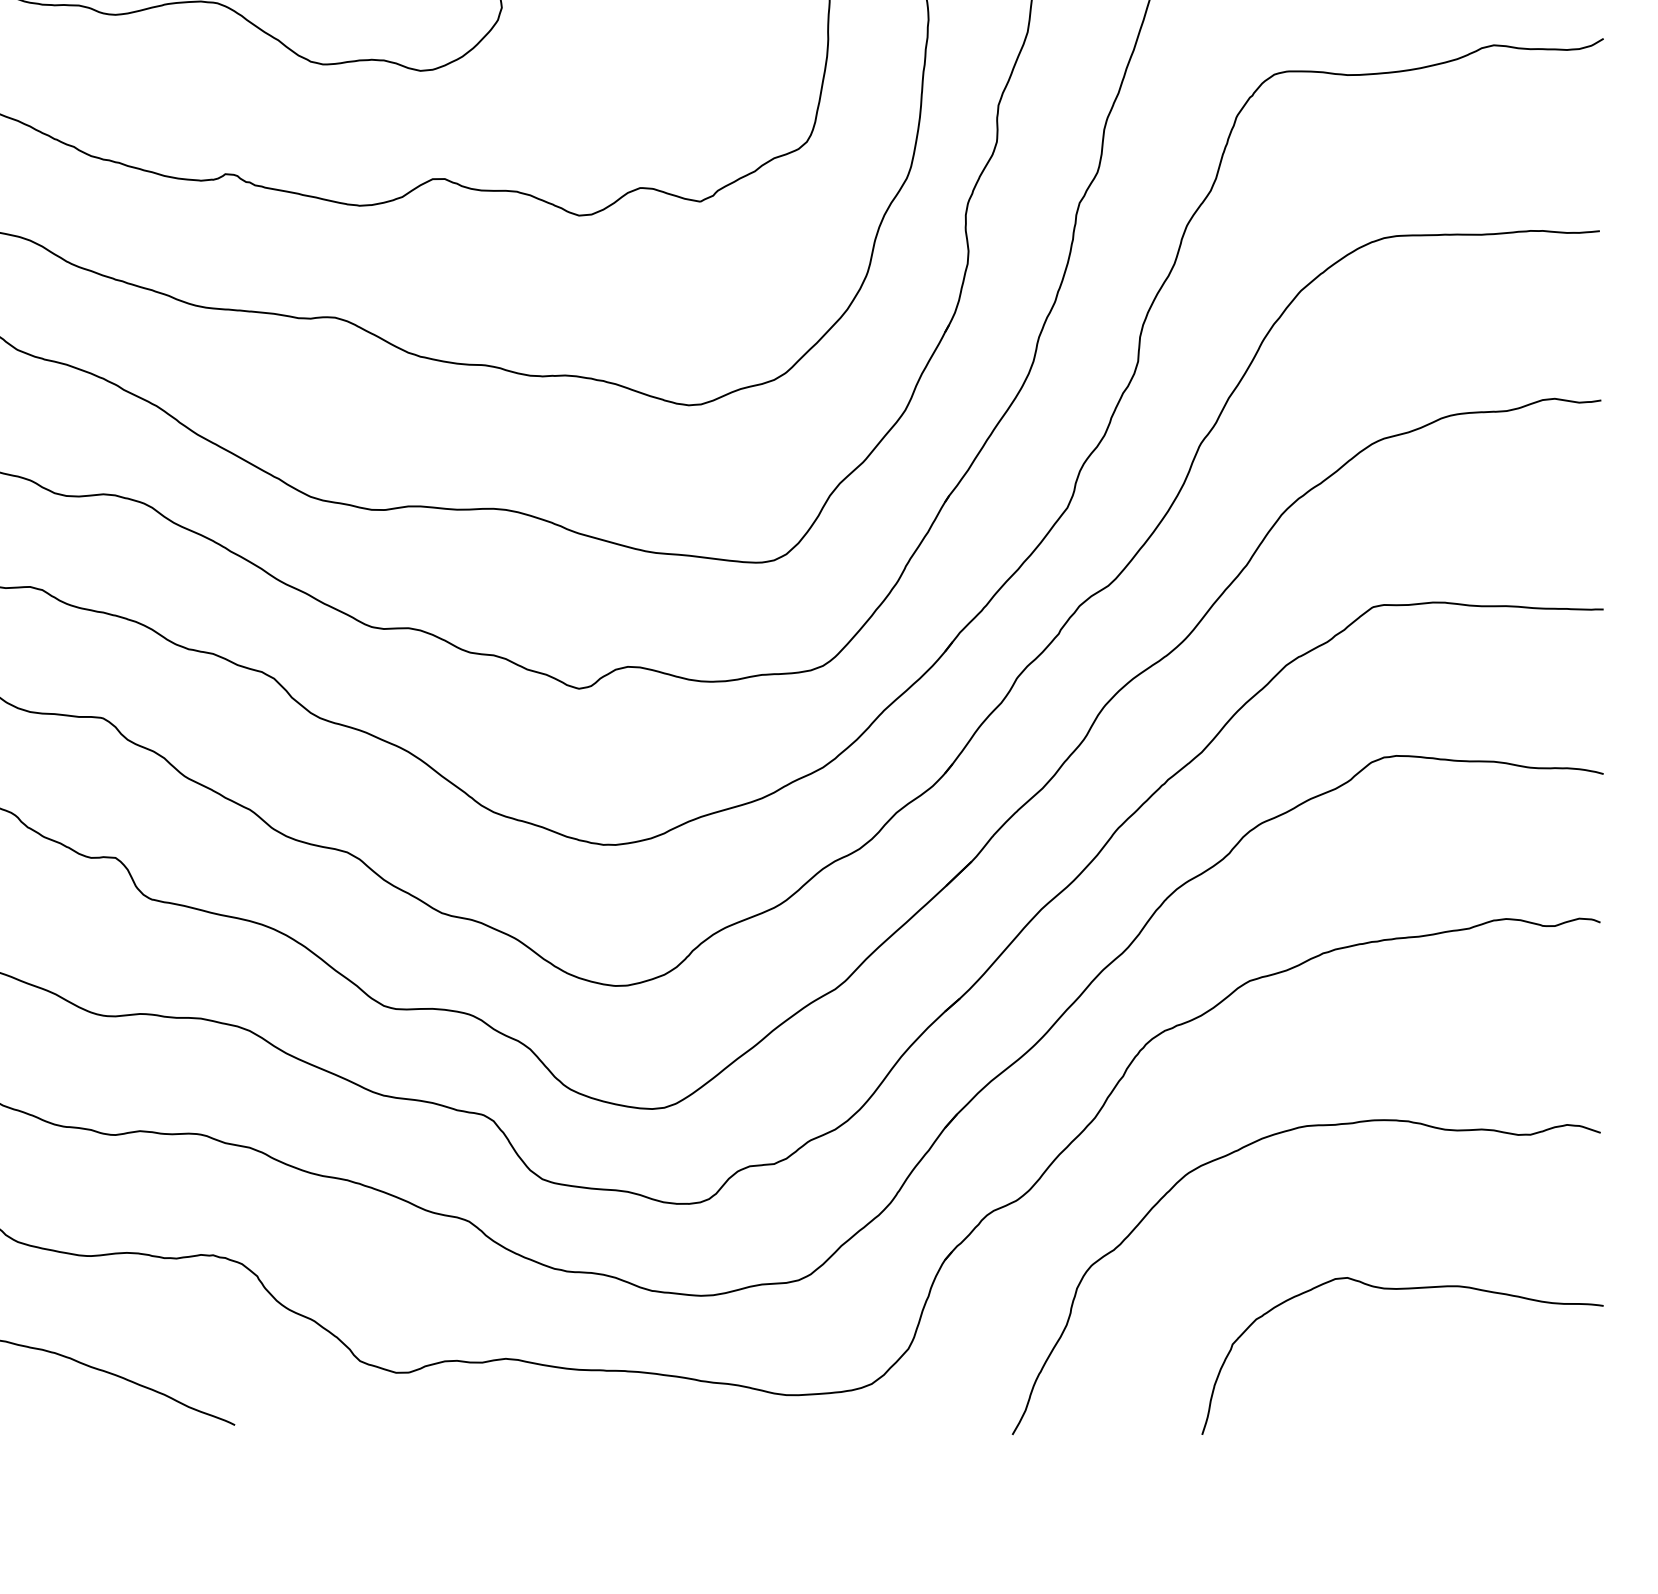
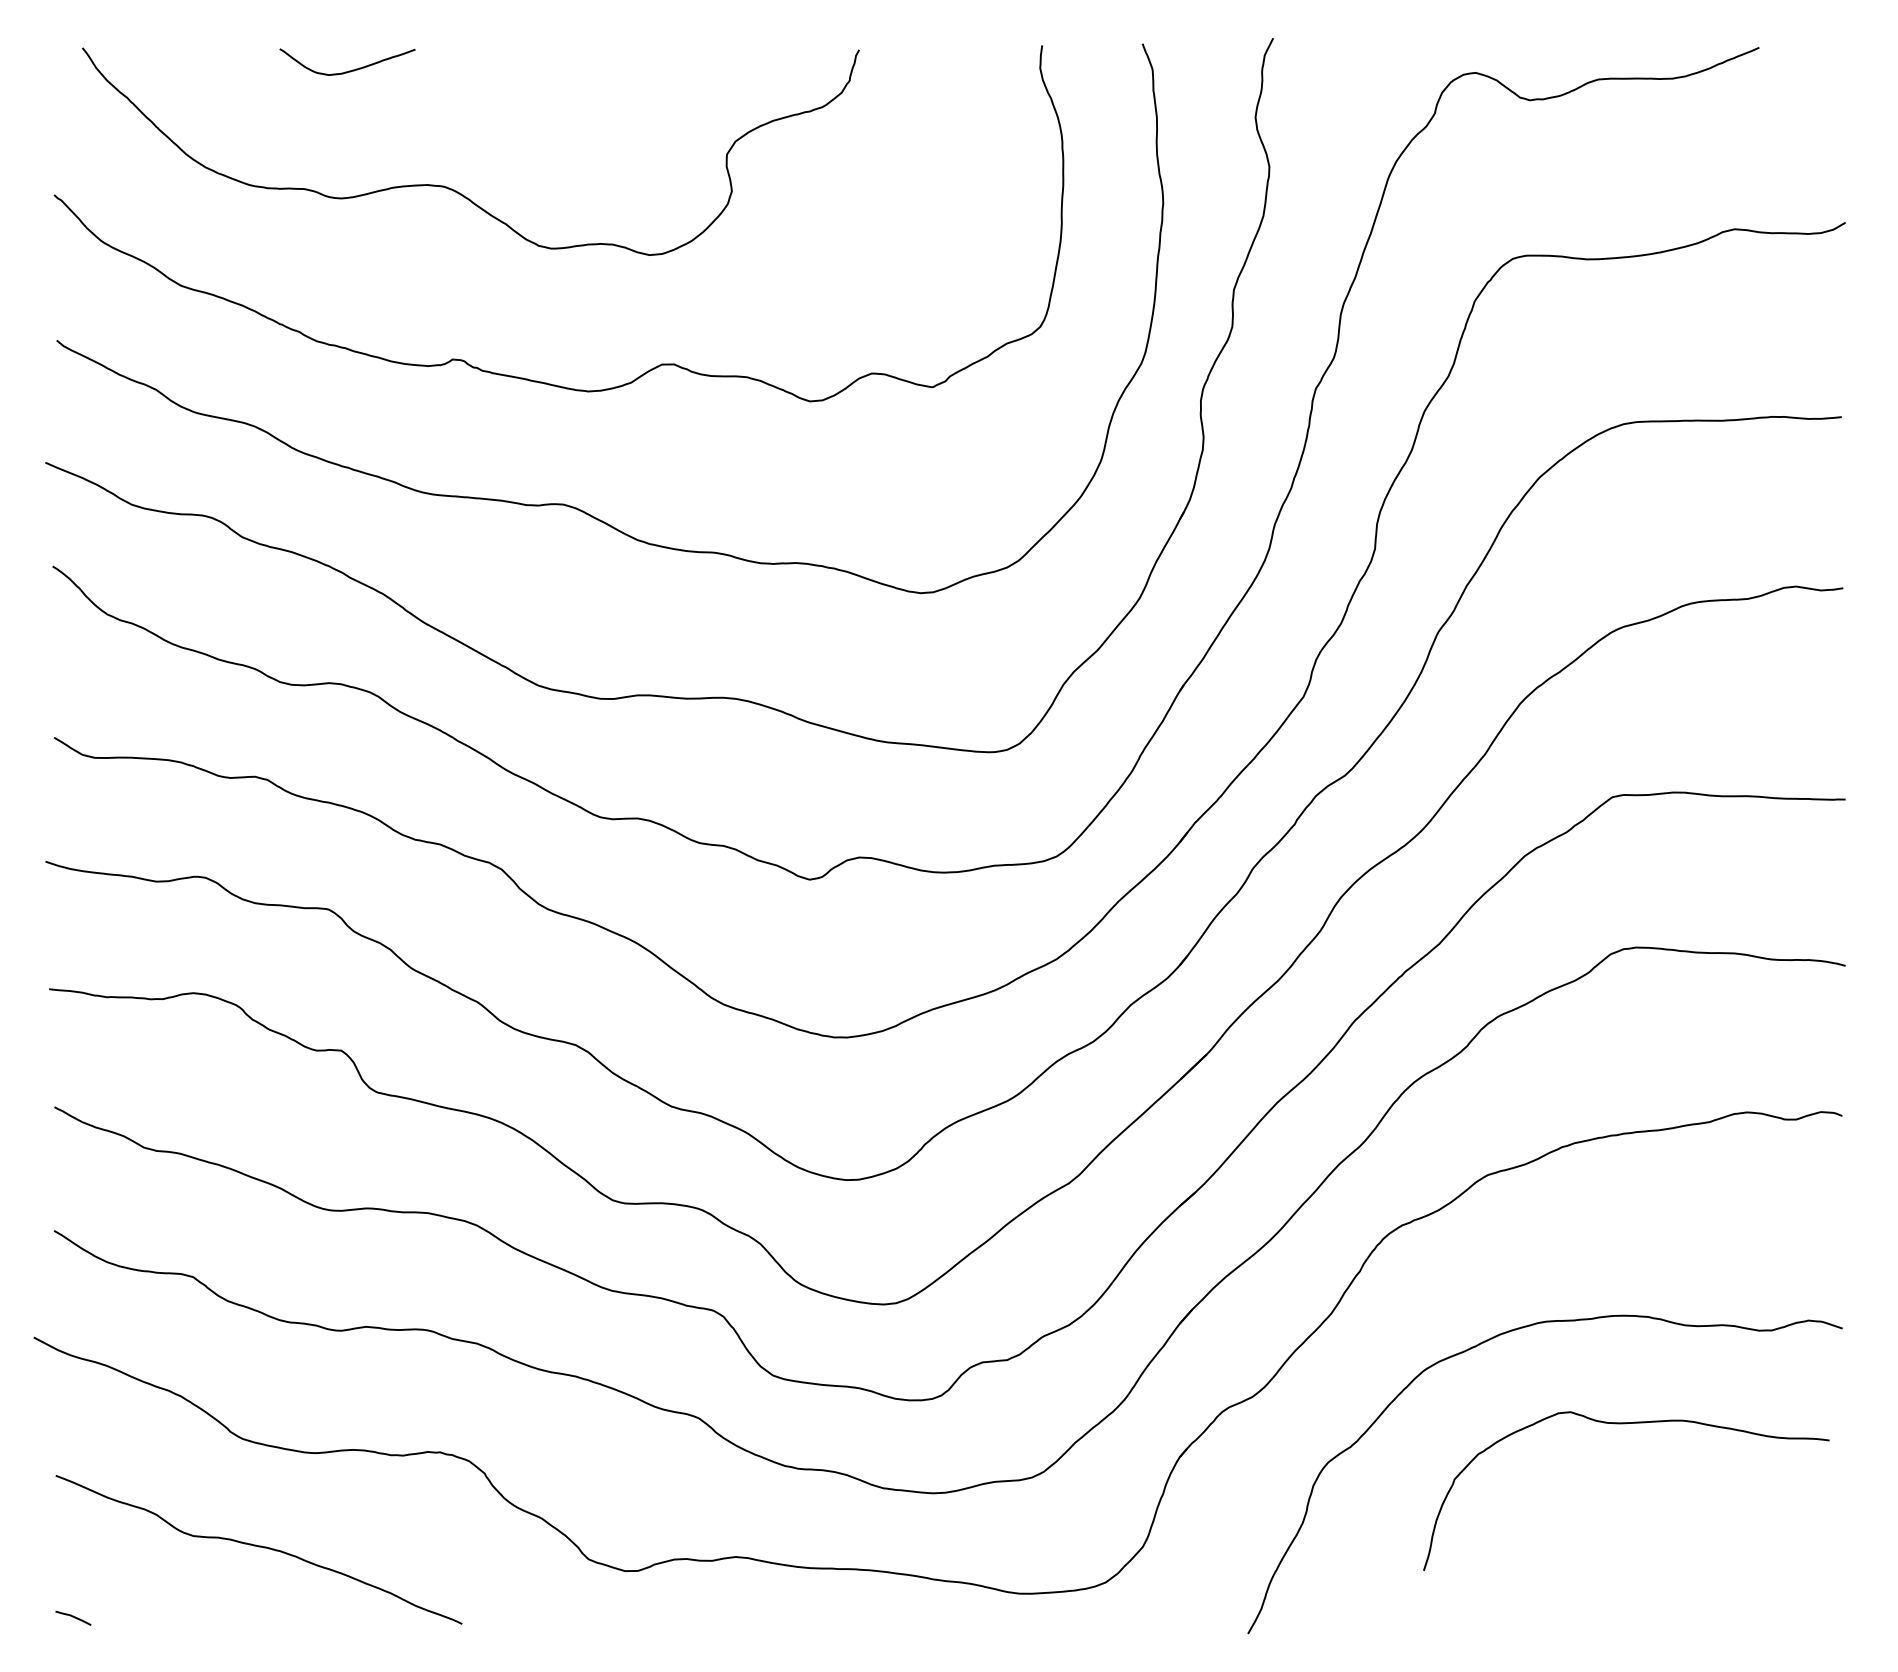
curve: (1401, 1290) -> (1625, 1424), moved

